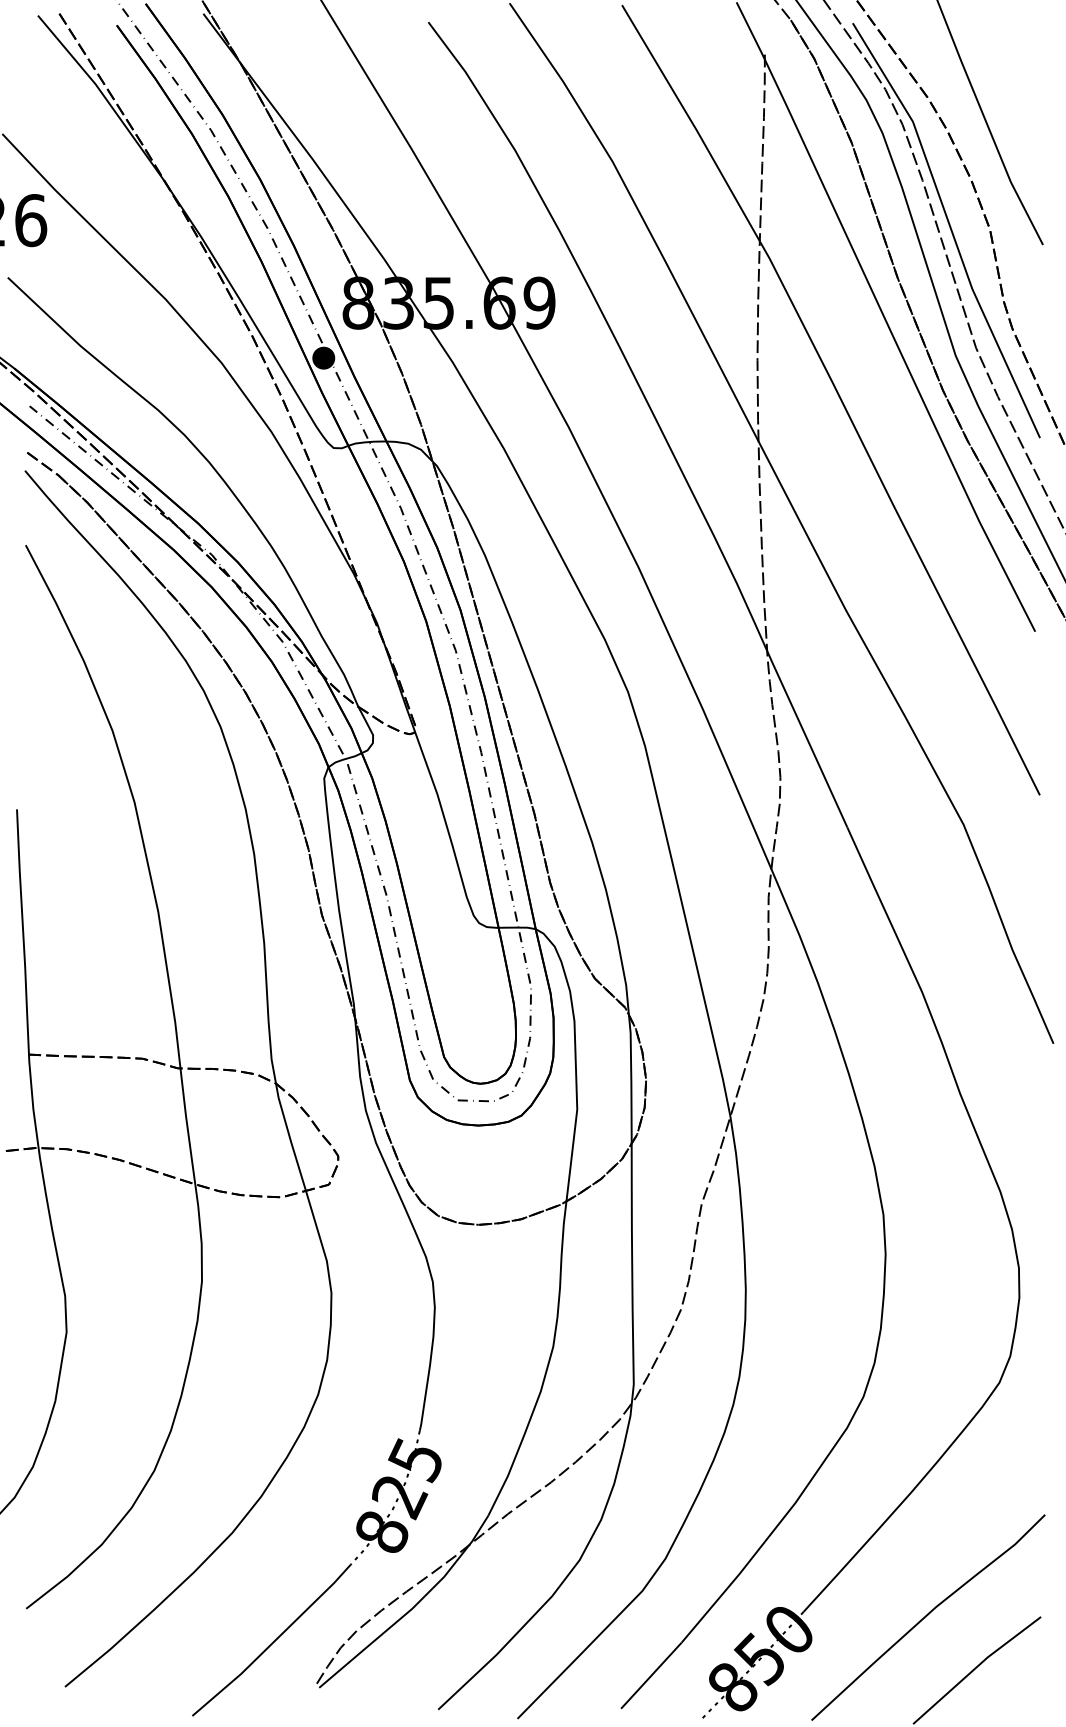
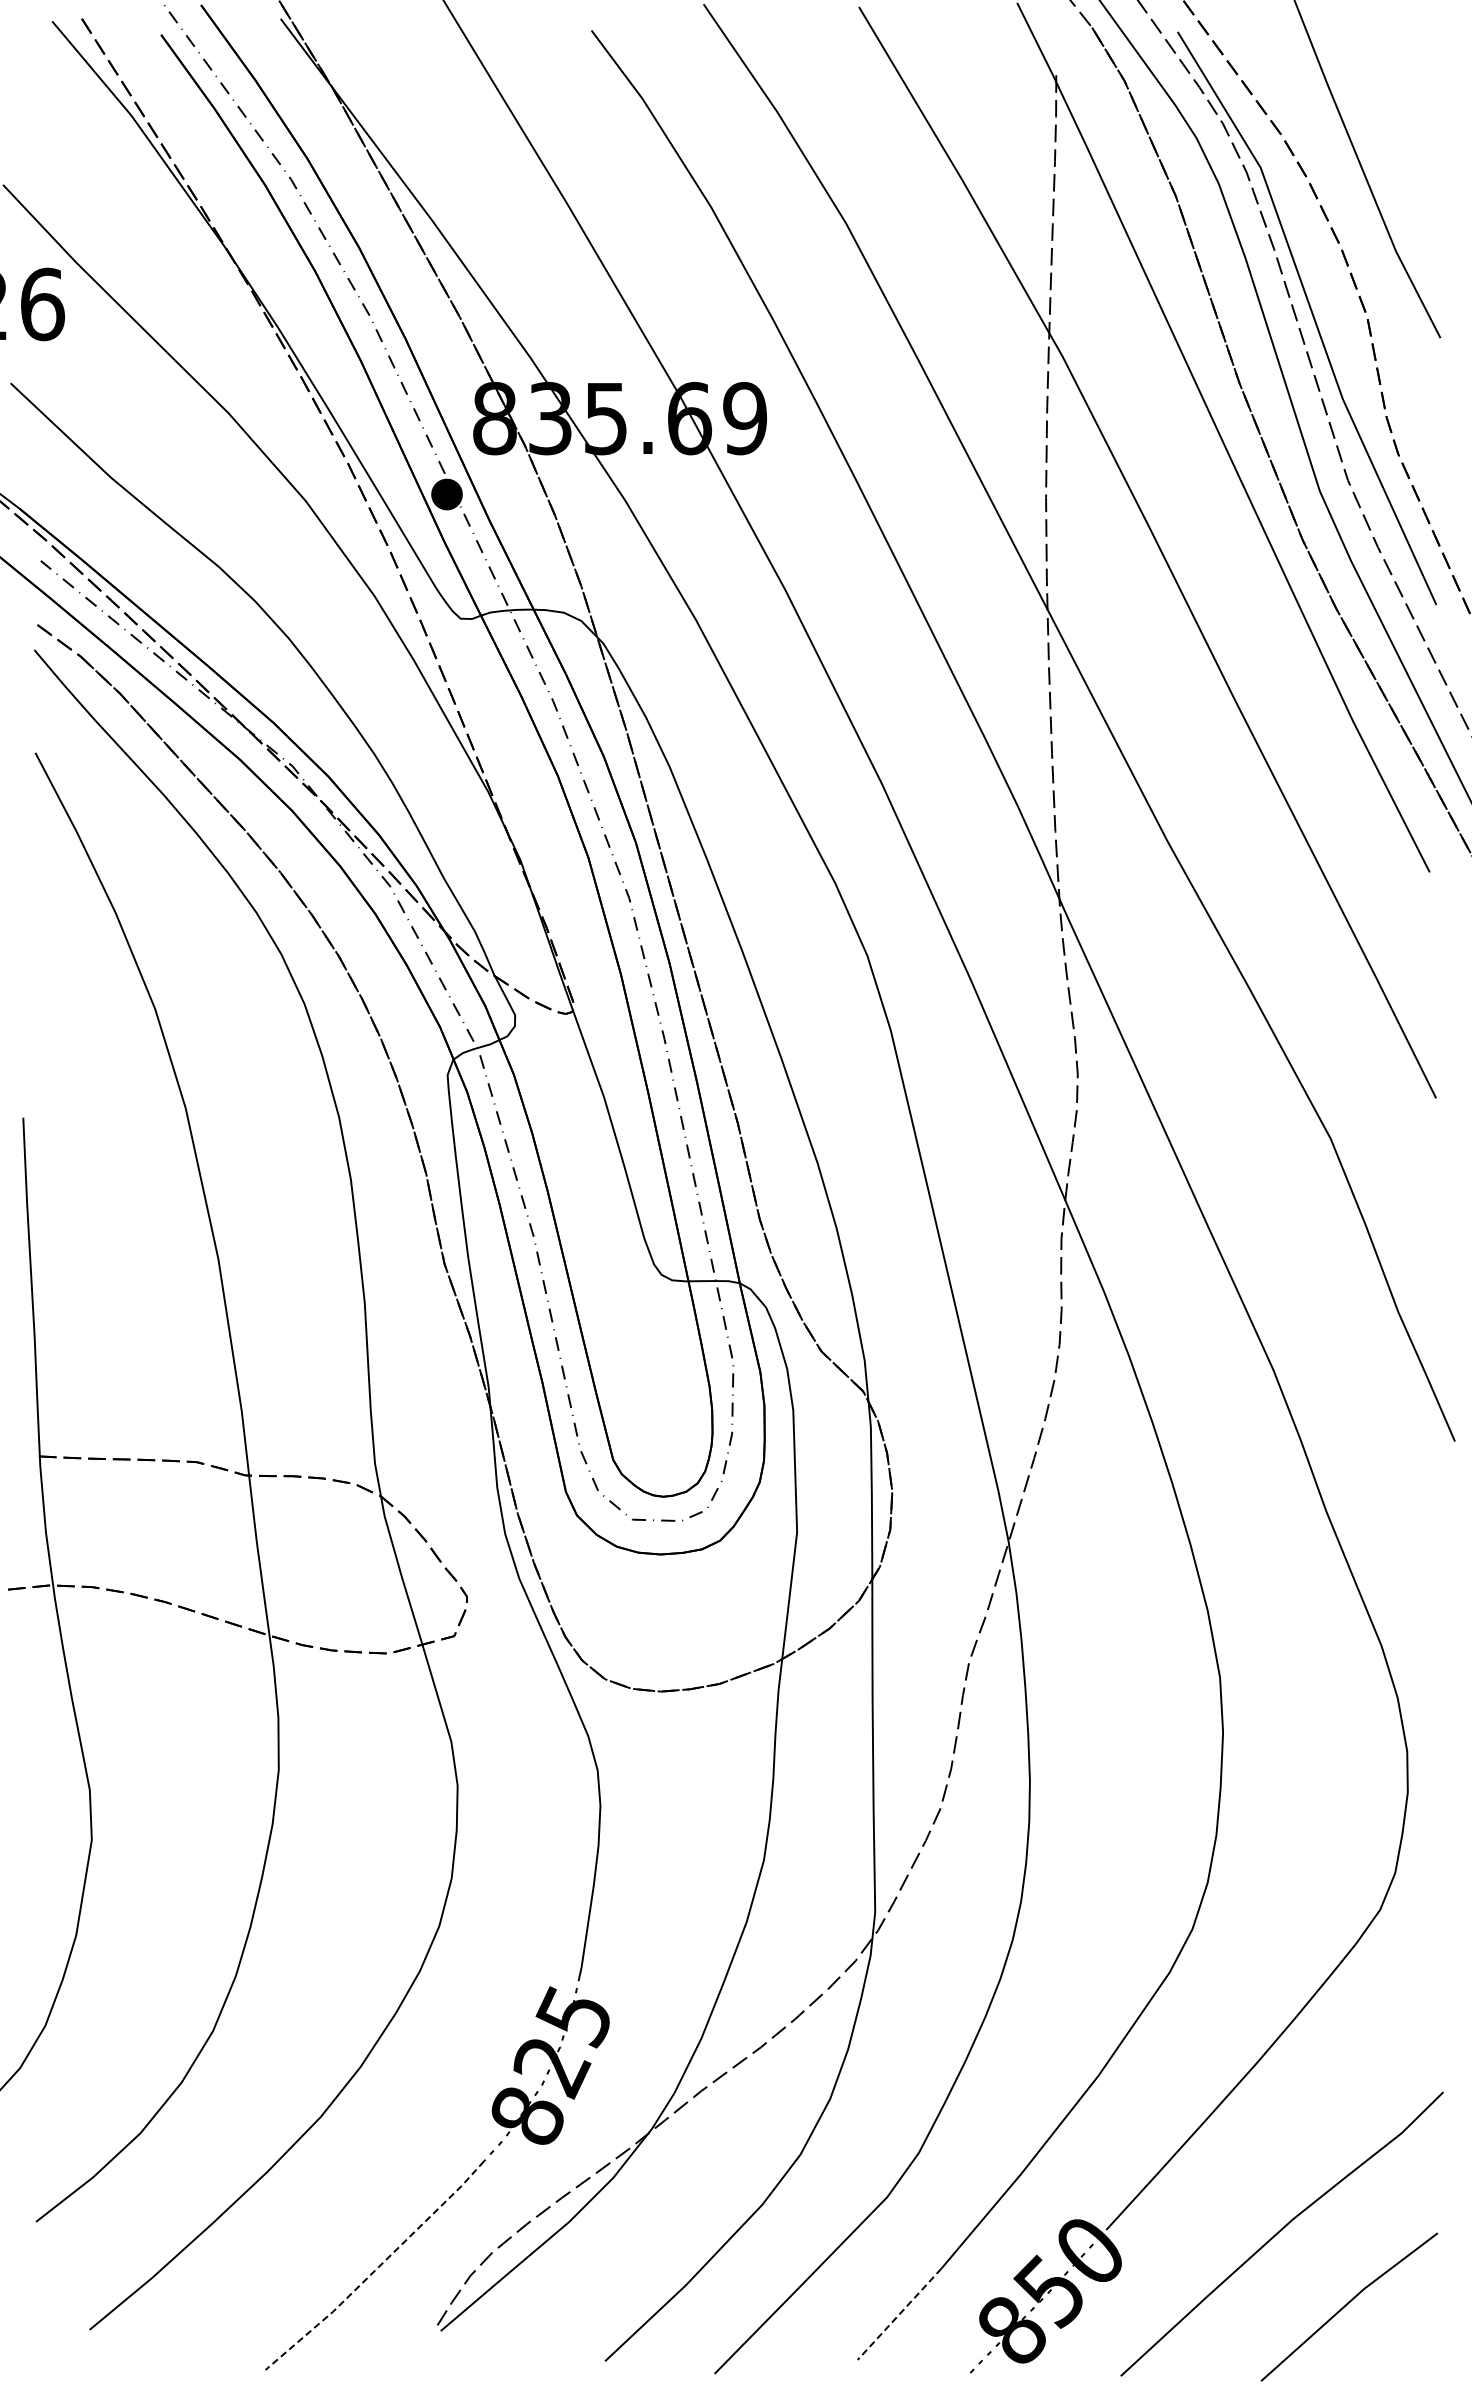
line: (273, 1642) -> (377, 2268), solid -> dashed
line: (651, 1675) -> (899, 2314), solid -> dashed

